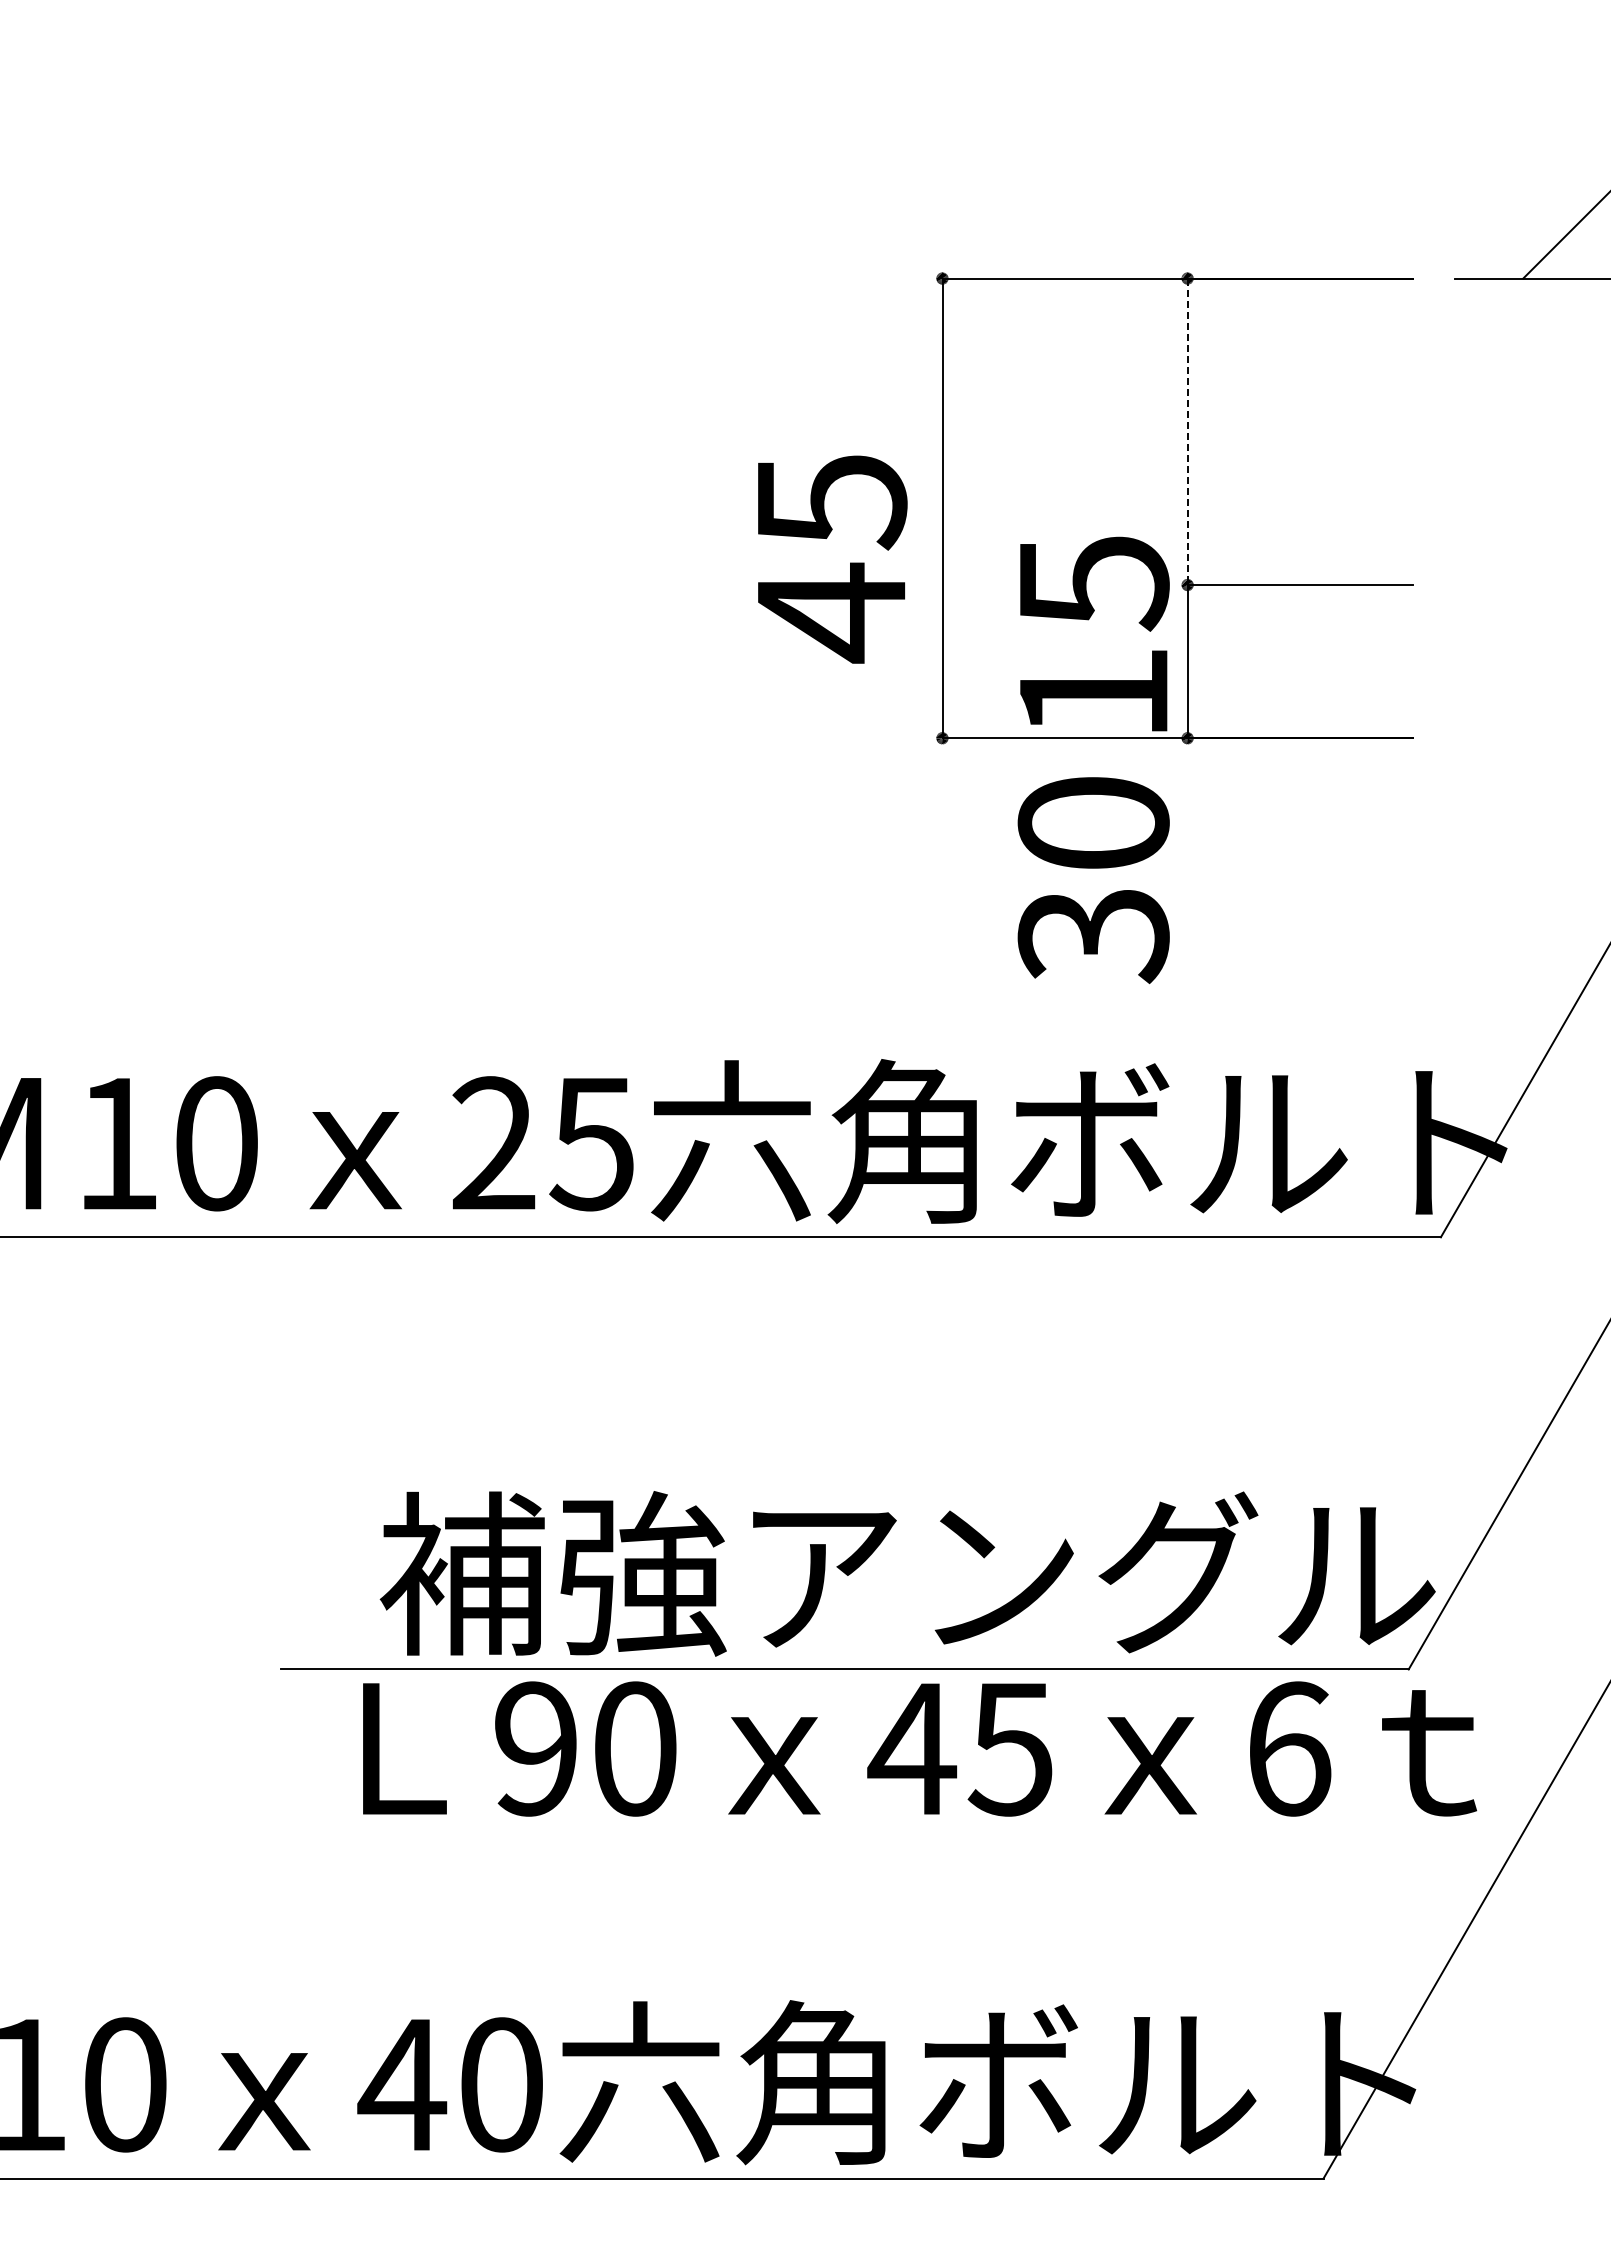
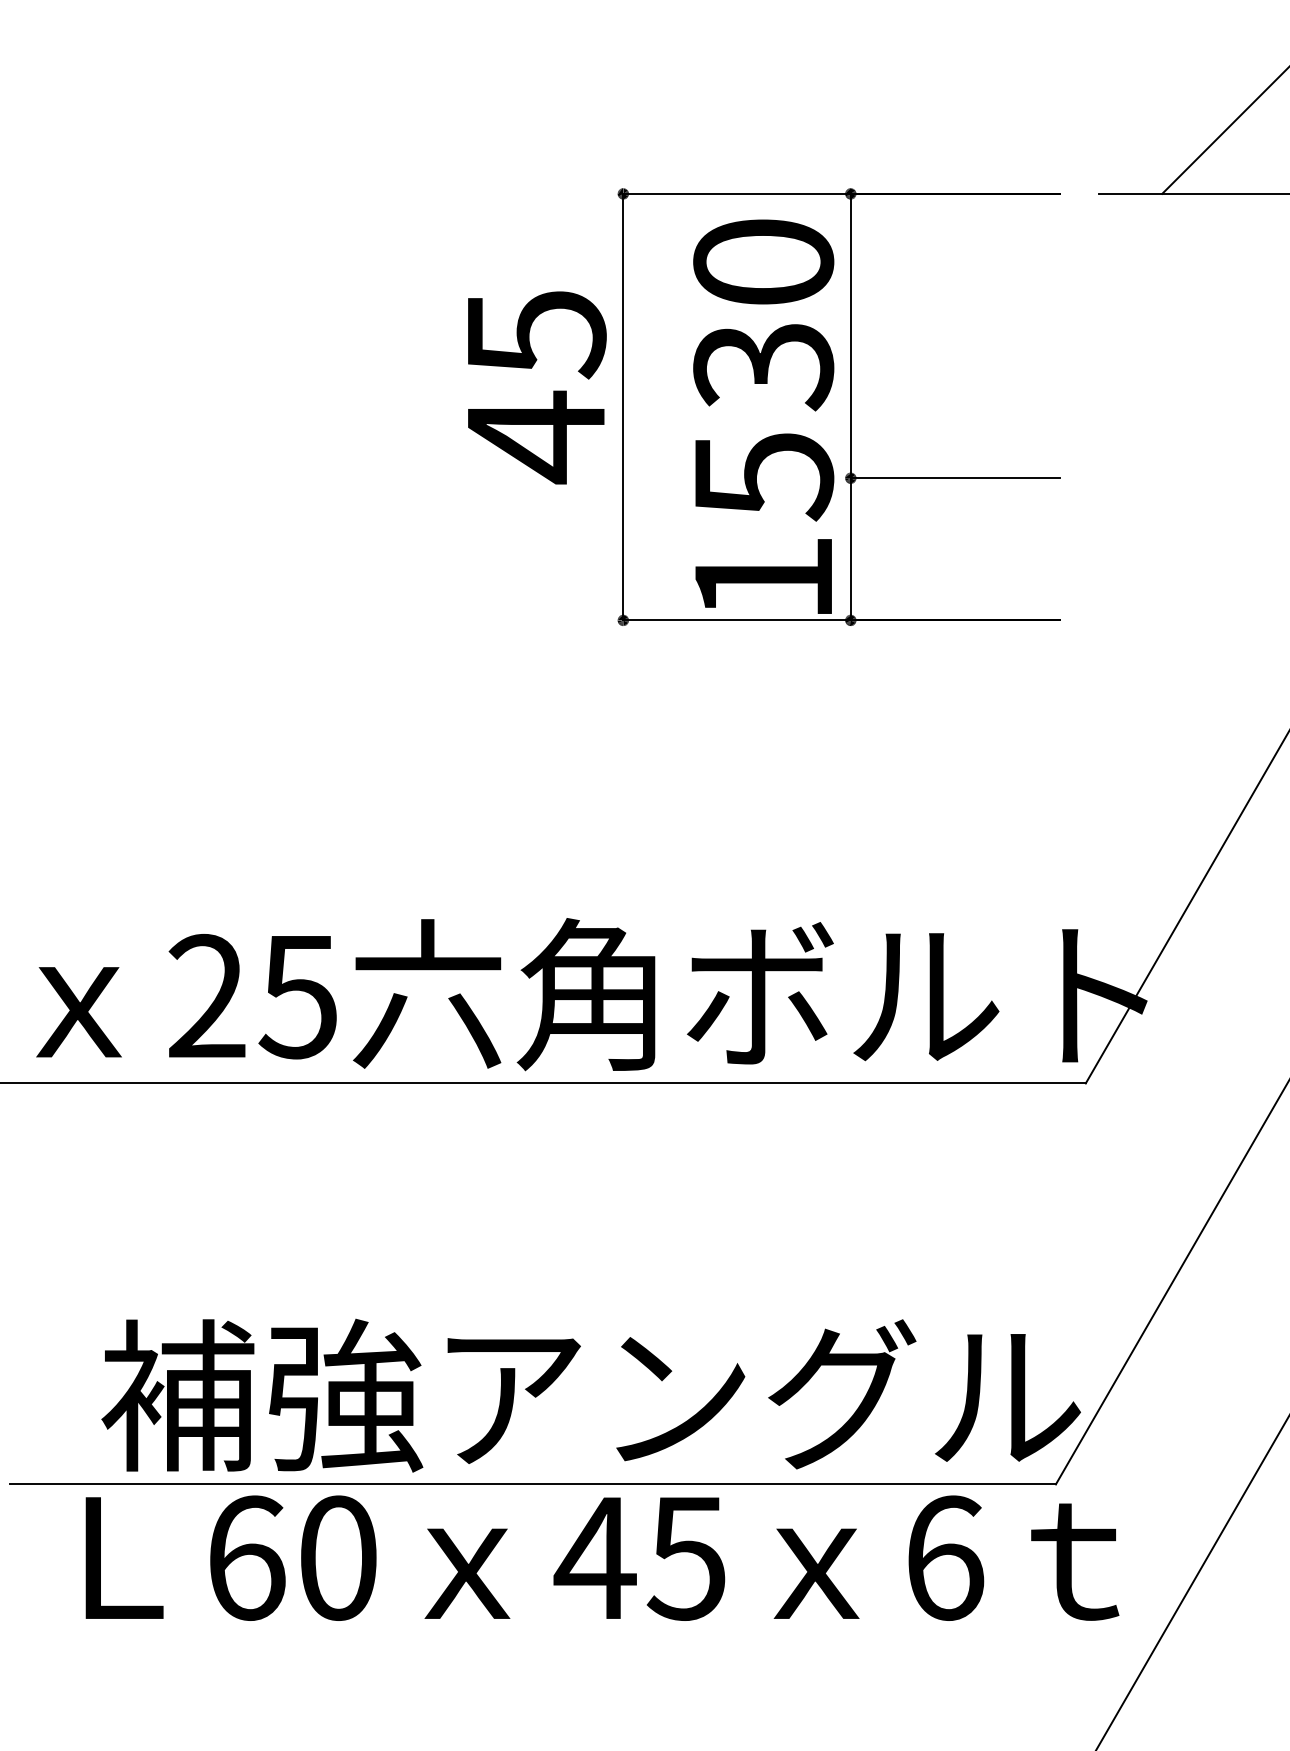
line: (1187, 432) -> (850, 336), dashed -> solid
text: (832, 559) -> (537, 387), moved
text: (1093, 880) -> (763, 315), moved
text: (536, 1748) -> (246, 1557), 90 -> 60

